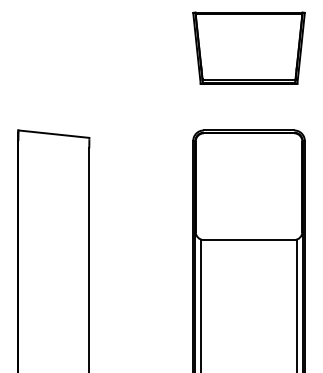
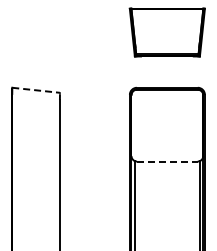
line: (54, 134) -> (36, 90), solid -> dashed
line: (249, 240) -> (167, 161), solid -> dashed

